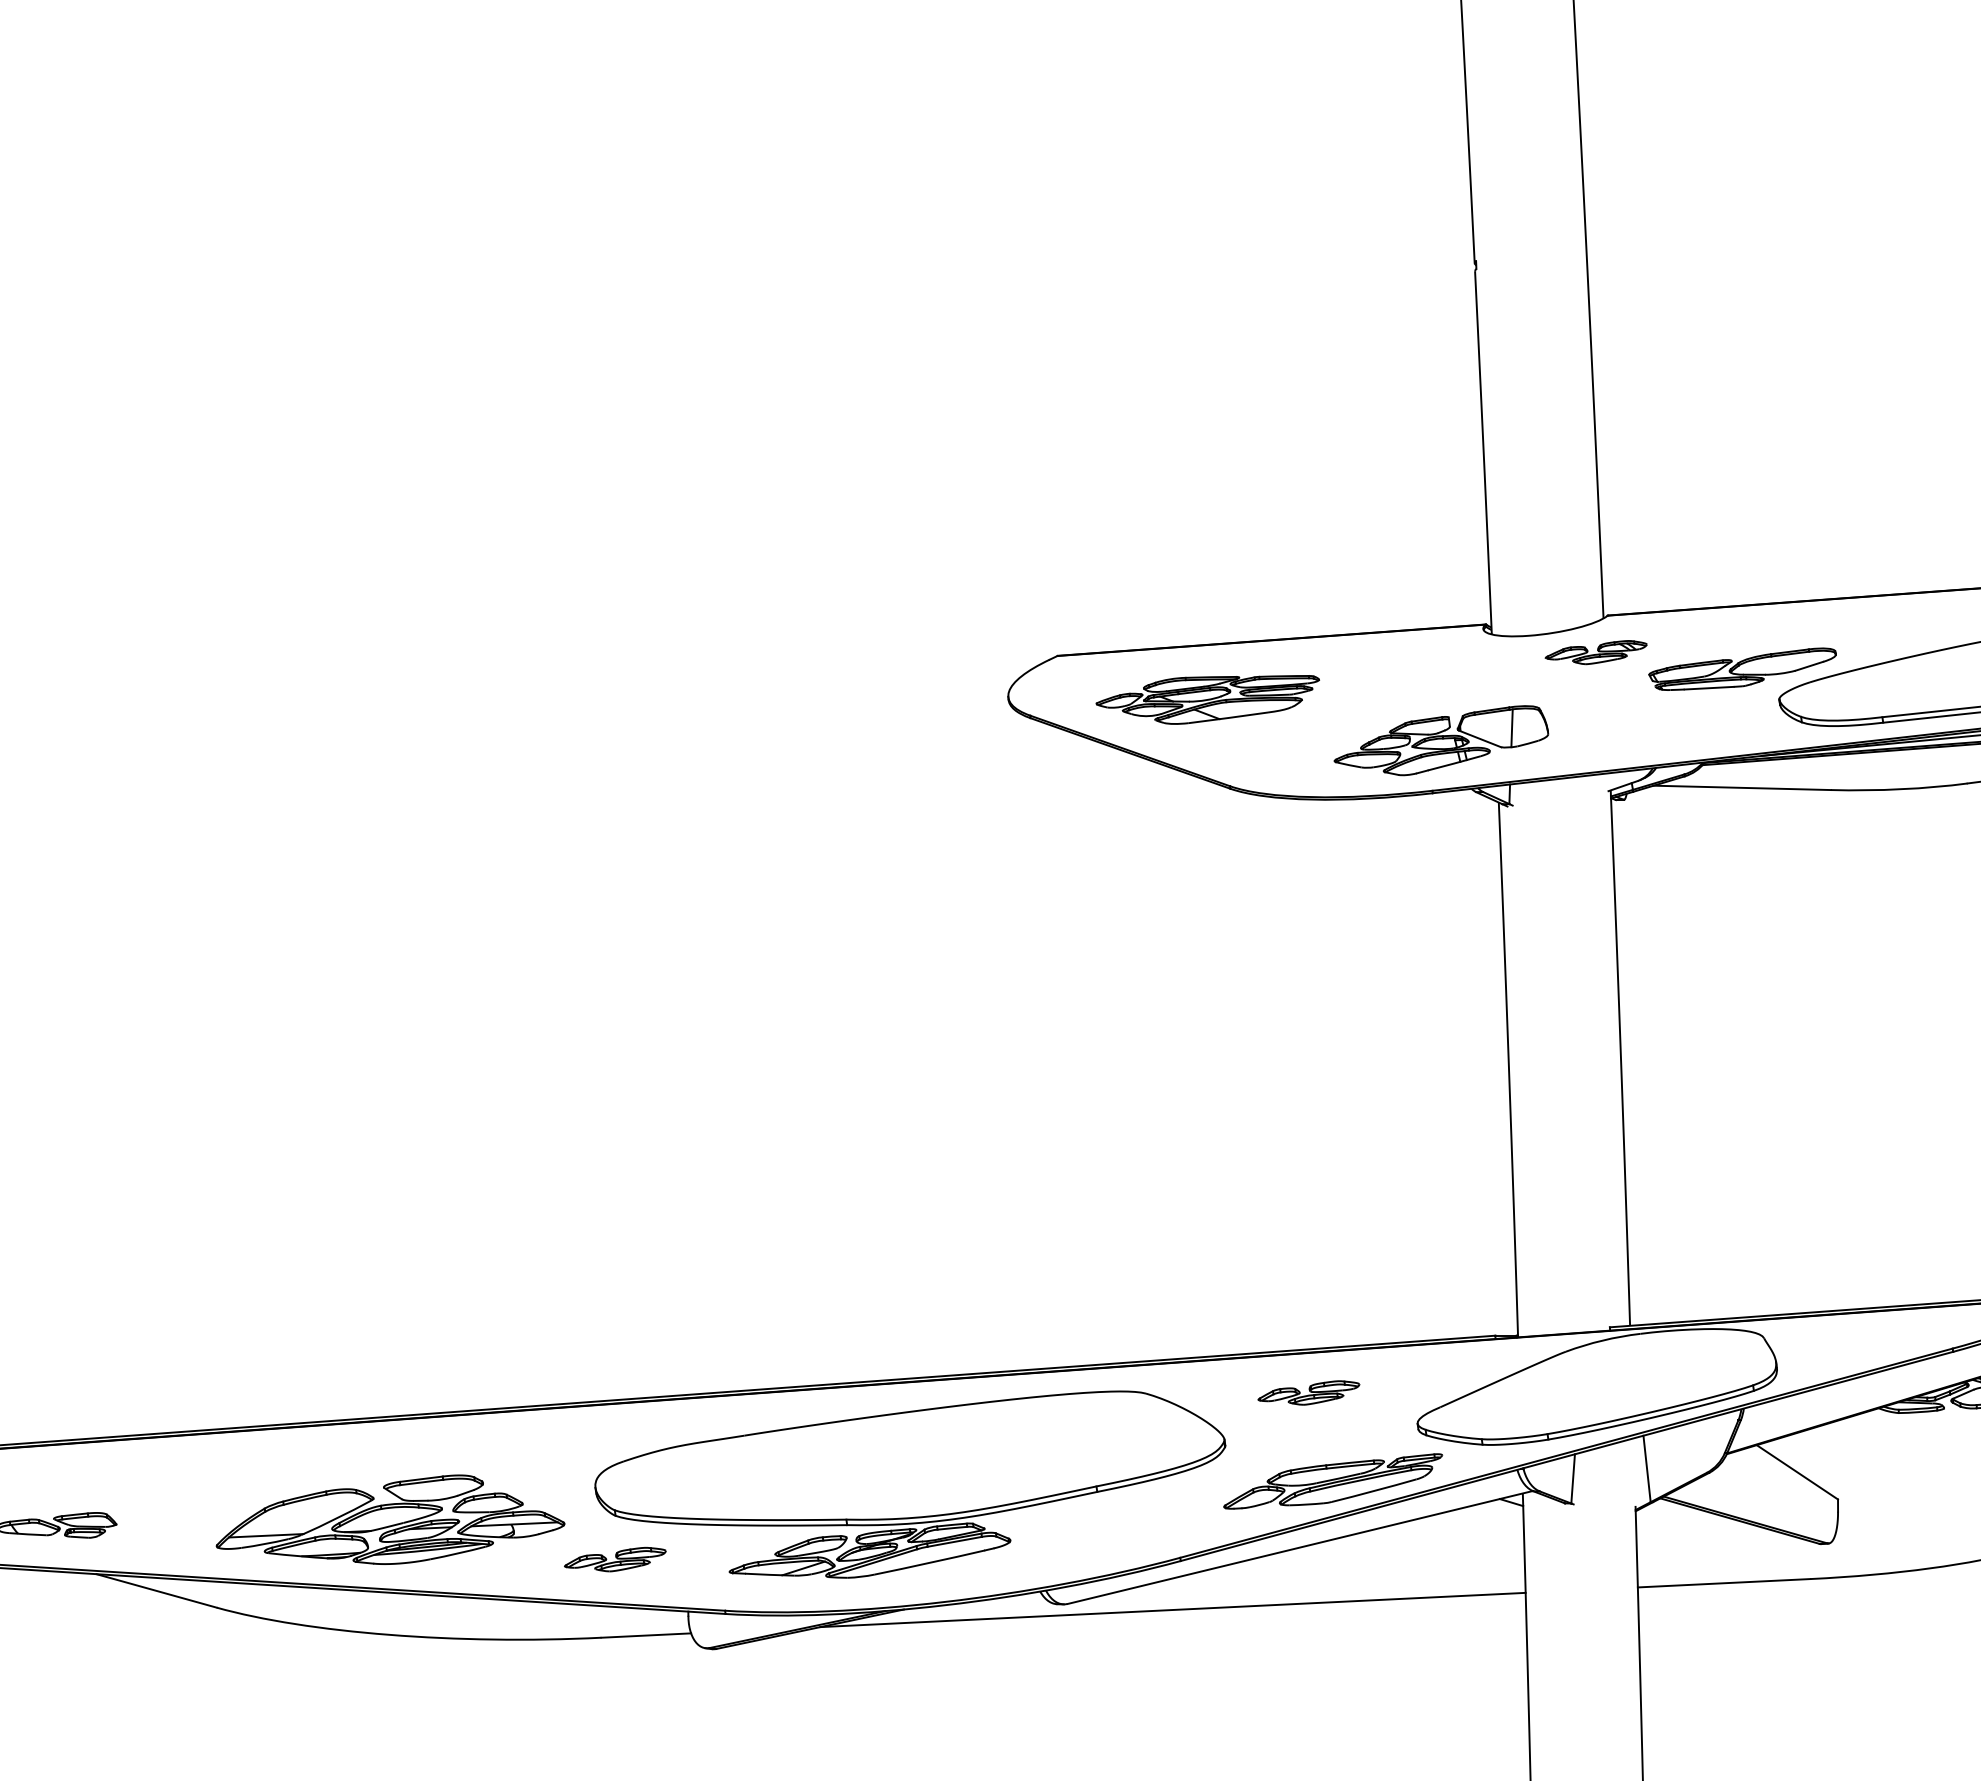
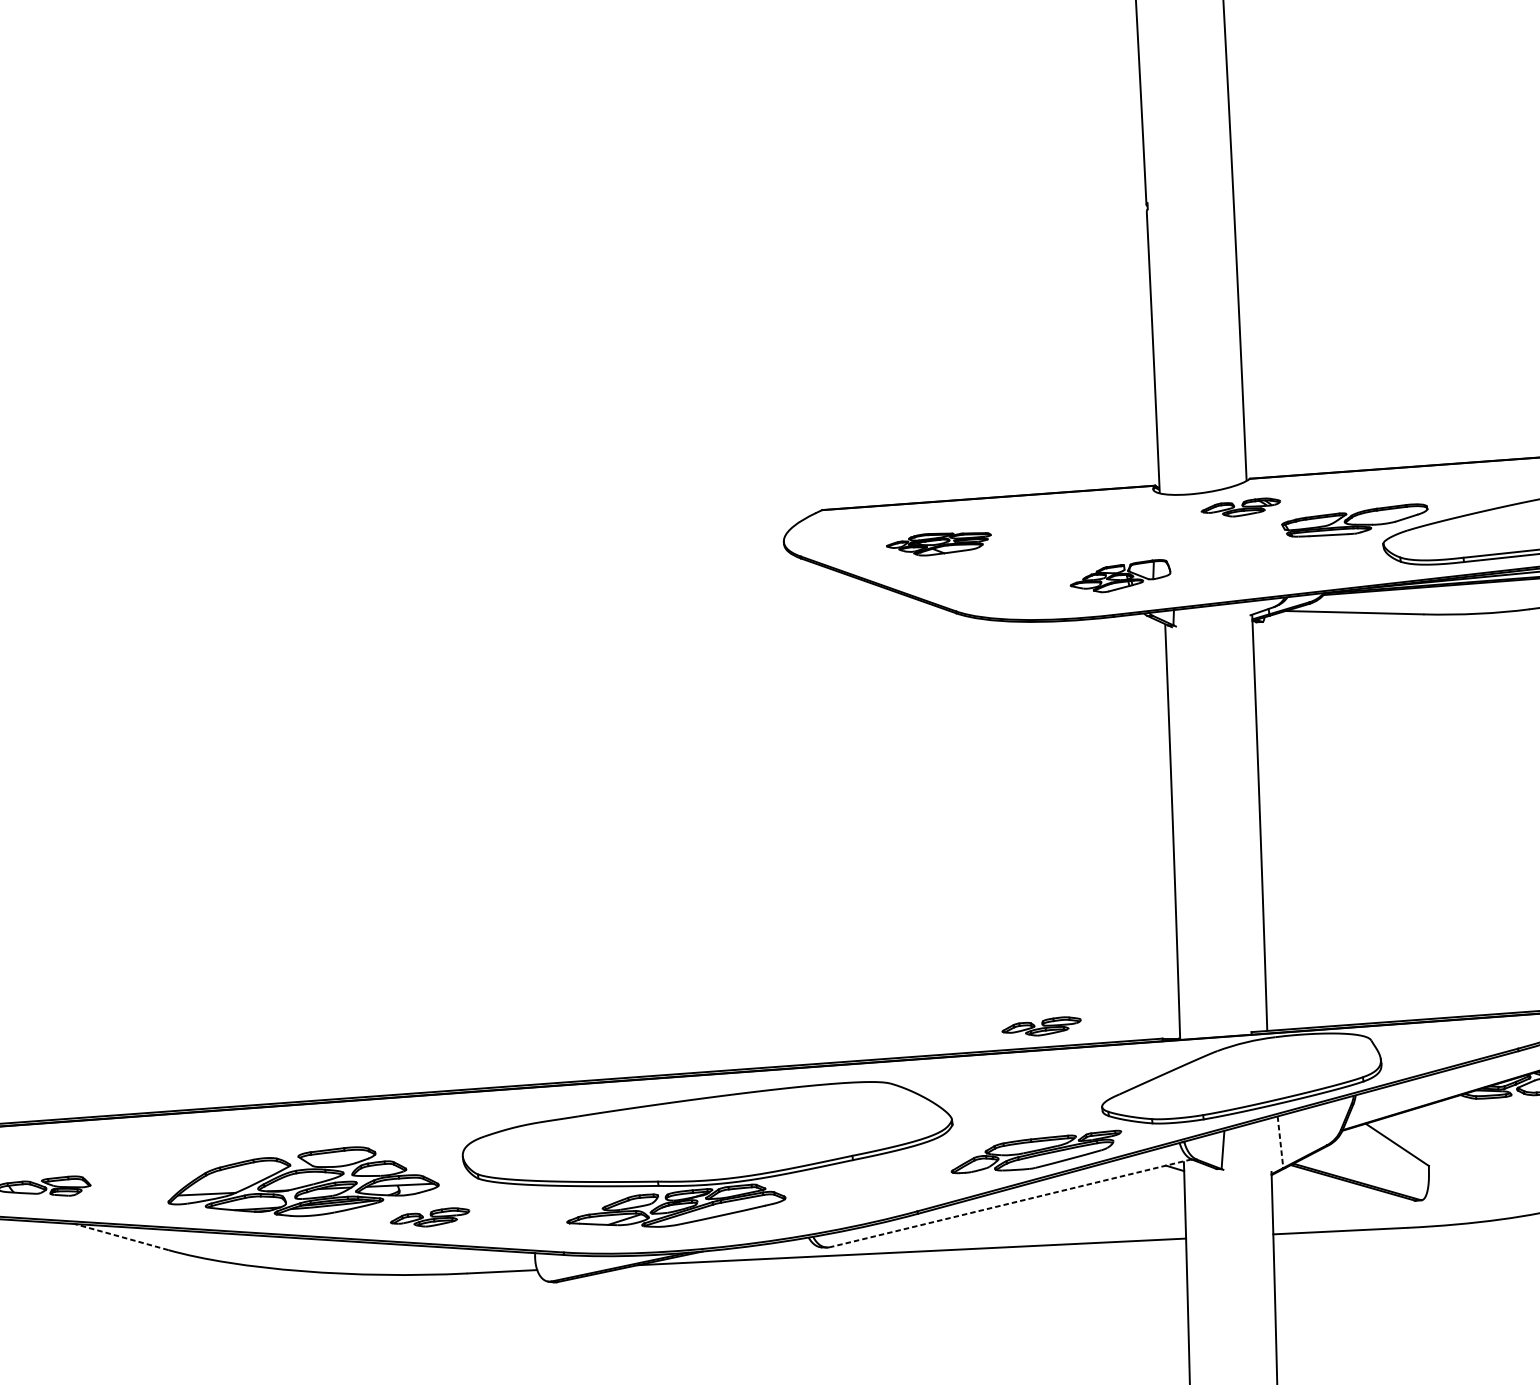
part: (1207, 699) -> (938, 543), size x0.6
part: (1441, 740) -> (1120, 575), size x0.6
part: (1308, 1392) -> (1041, 1026), moved
line: (1647, 1469) -> (1280, 1142), solid -> dashed
line: (1299, 1547) -> (1010, 1203), solid -> dashed
part: (615, 1559) -> (430, 1217), moved
line: (156, 1590) -> (121, 1236), solid -> dashed

